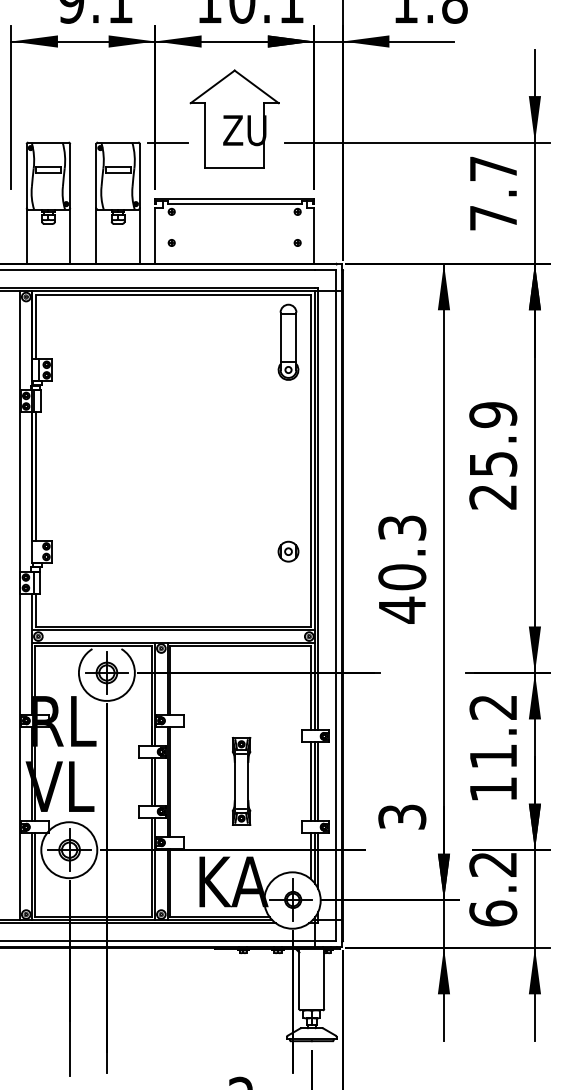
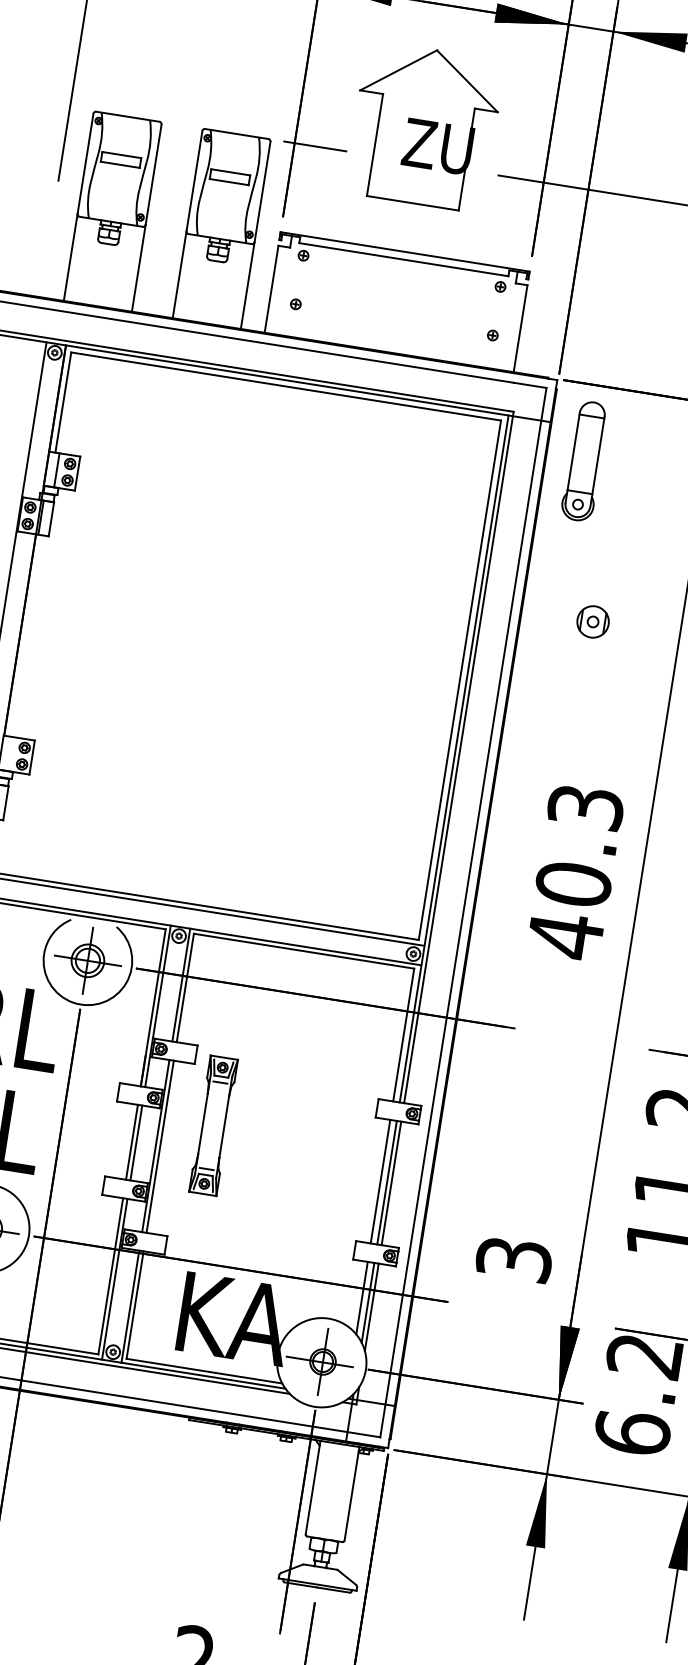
part: (288, 341) -> (585, 460), moved
line: (36, 476) -> (26, 636), removed
part: (288, 551) -> (593, 621), moved
part: (241, 781) -> (213, 1125), moved

